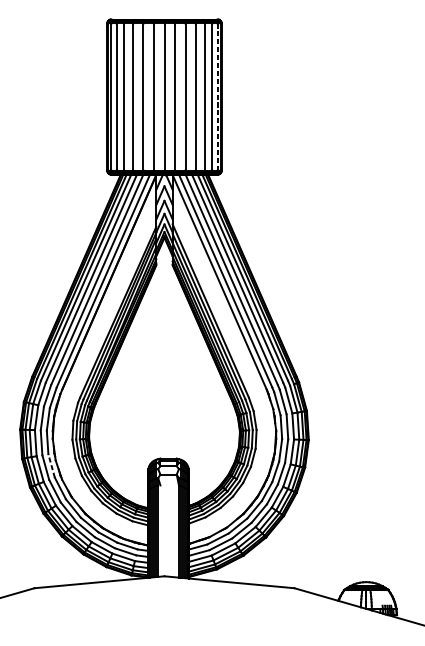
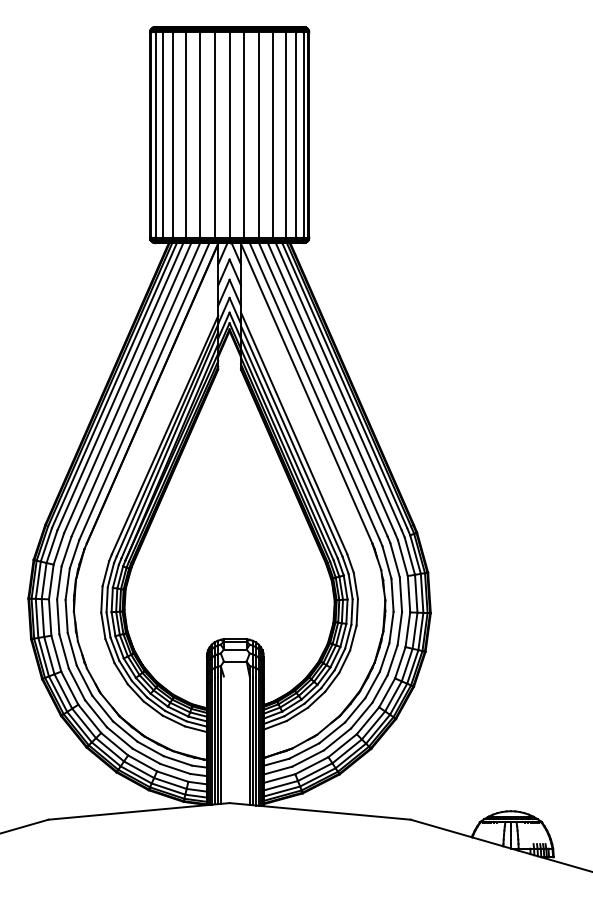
line: (217, 97) -> (303, 135), dashed -> solid
line: (51, 466) -> (72, 649), dashed -> solid

